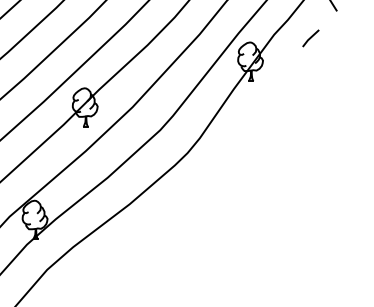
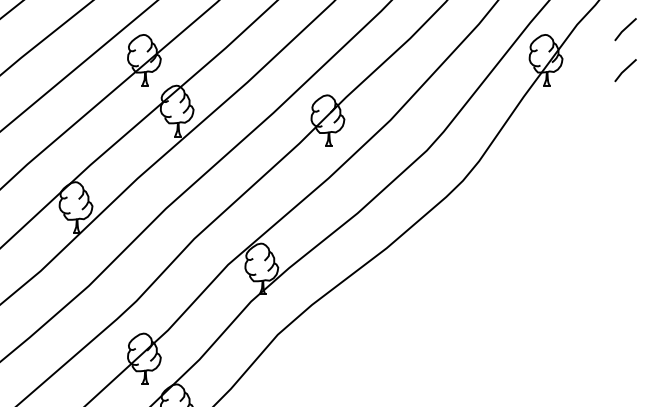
line: (310, 69) -> (625, 70), added

